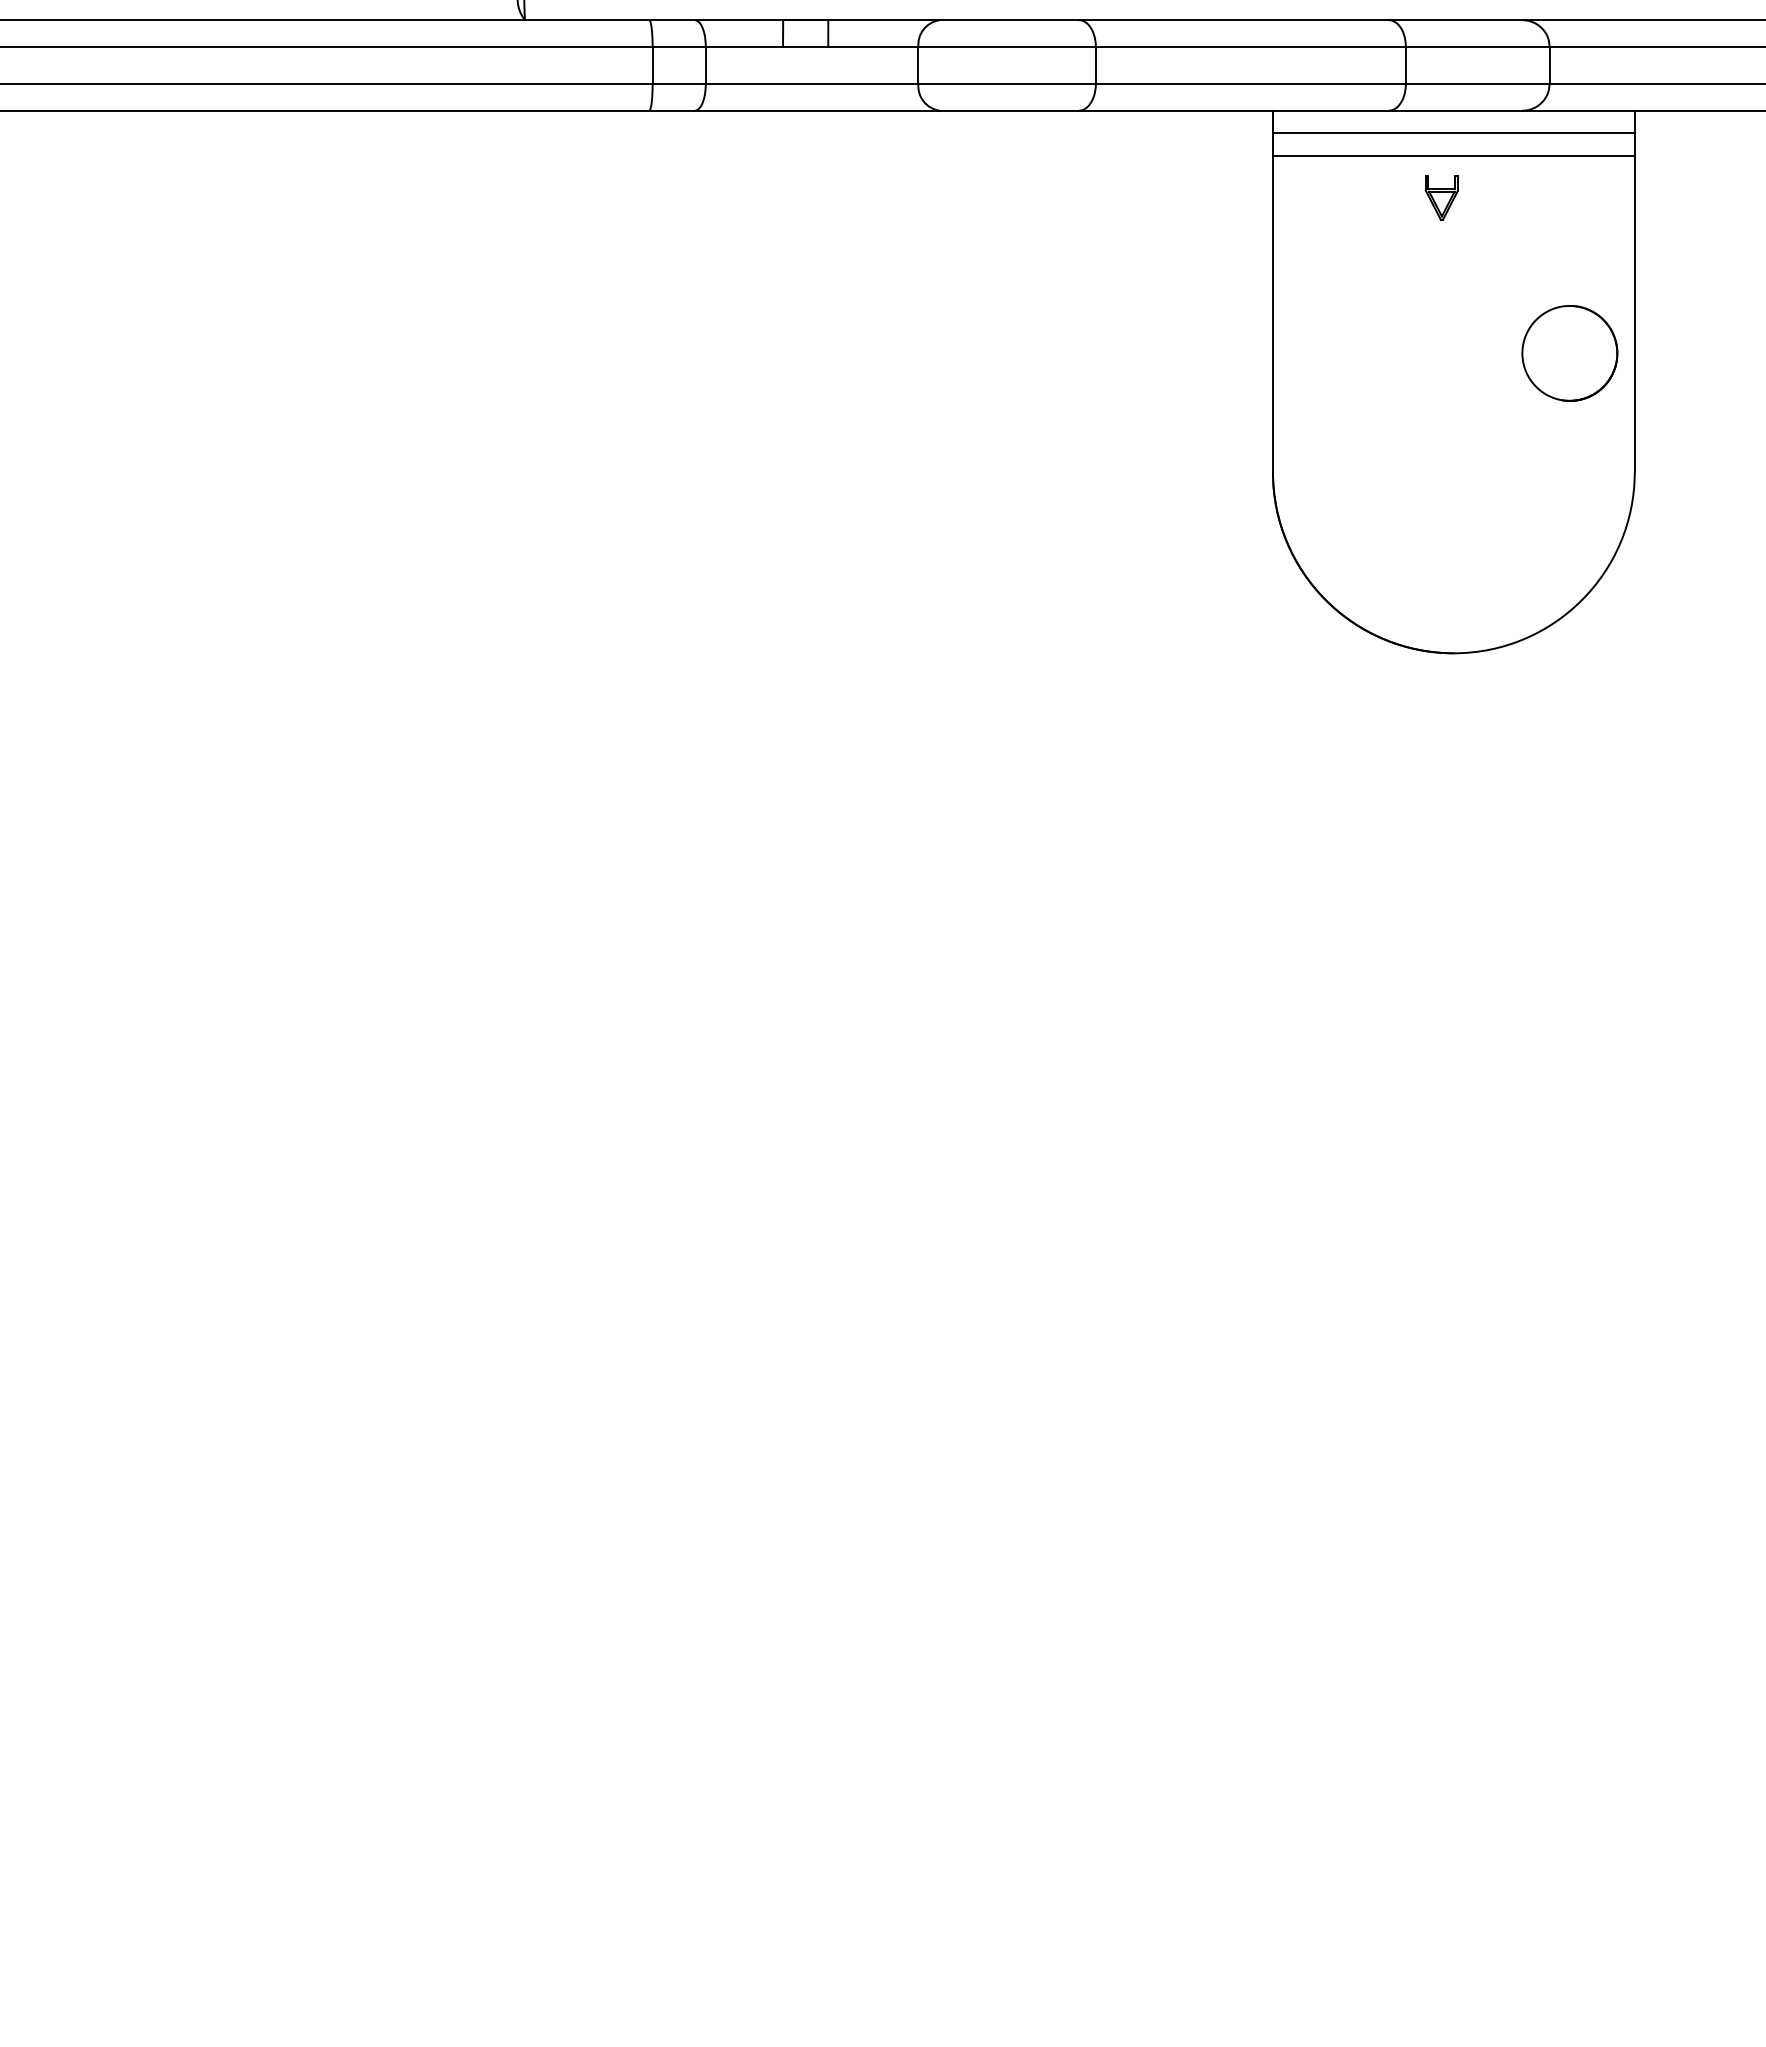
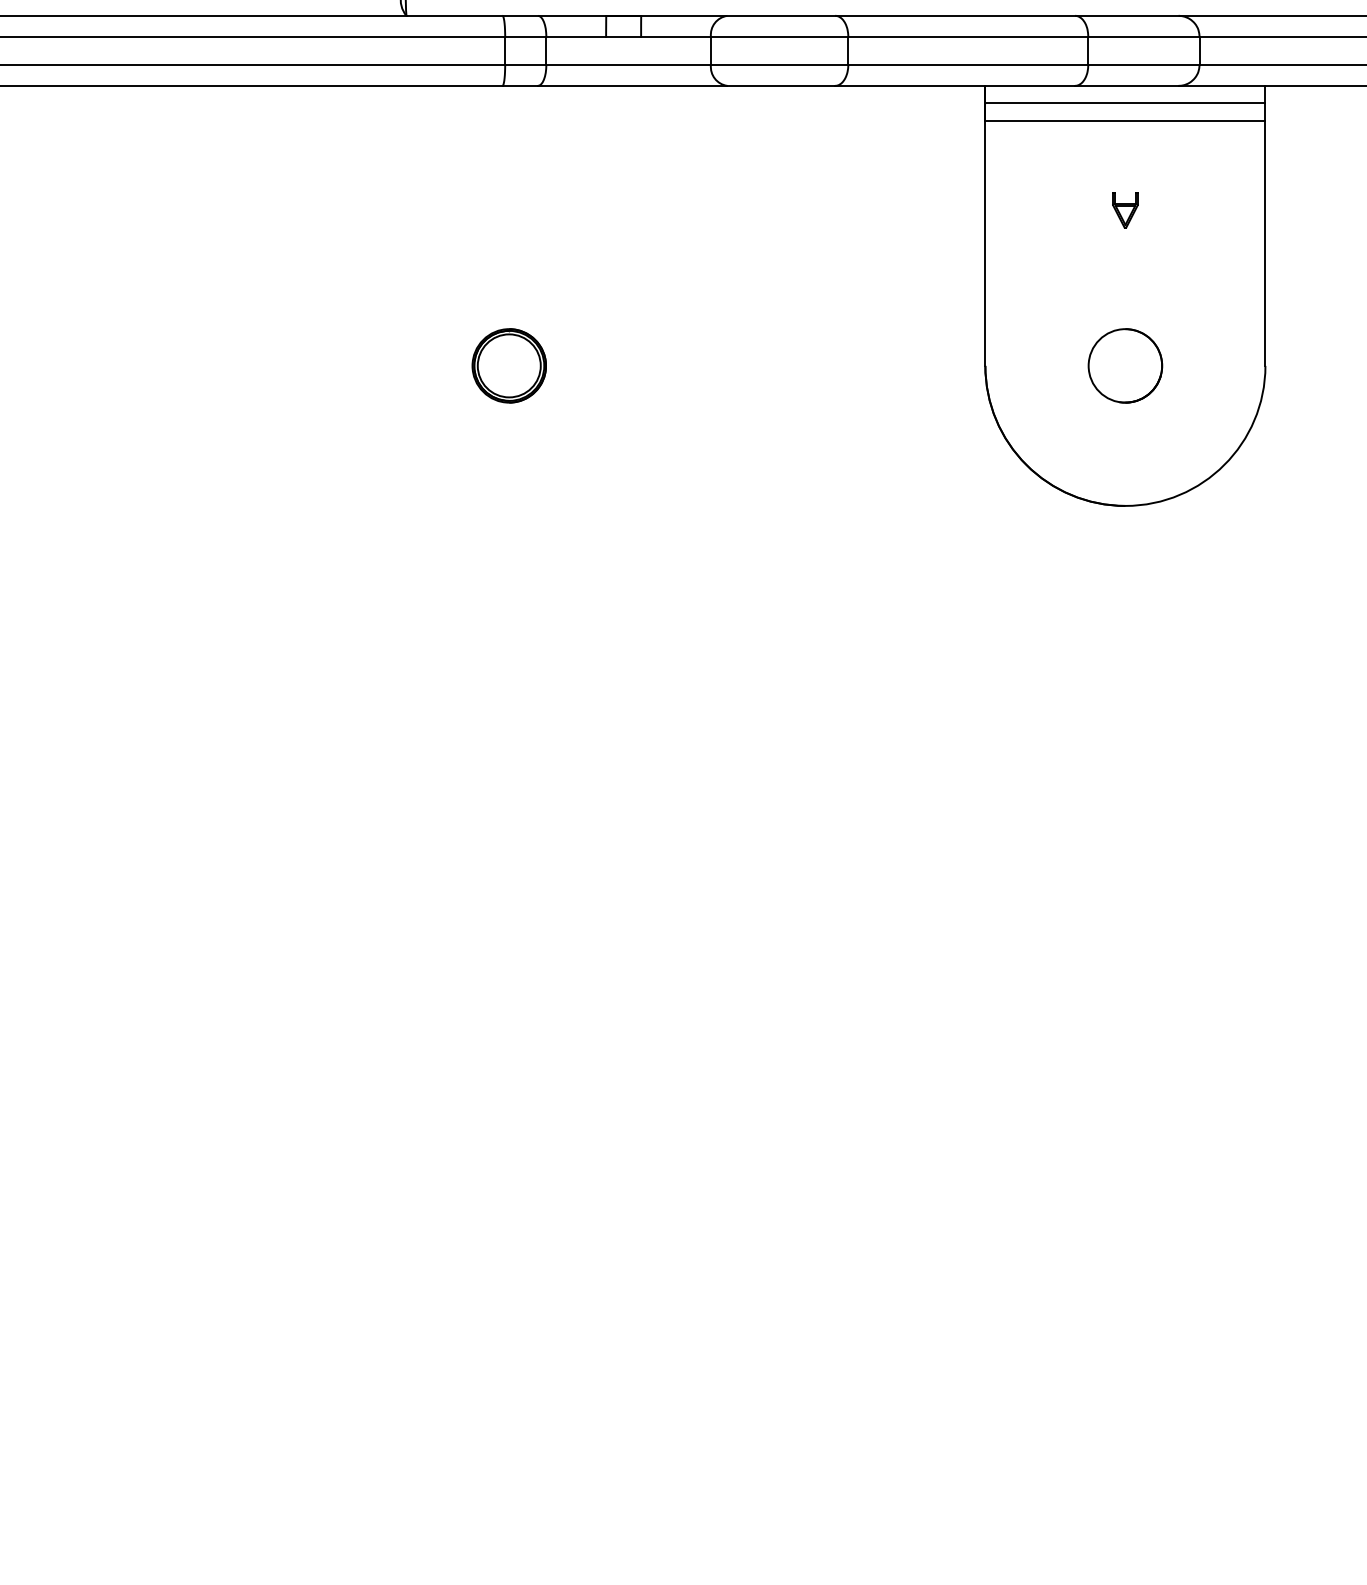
part: (1441, 197) -> (1125, 210), moved
part: (1569, 353) -> (1125, 365), moved
part: (657, 472) -> (508, 365), added

